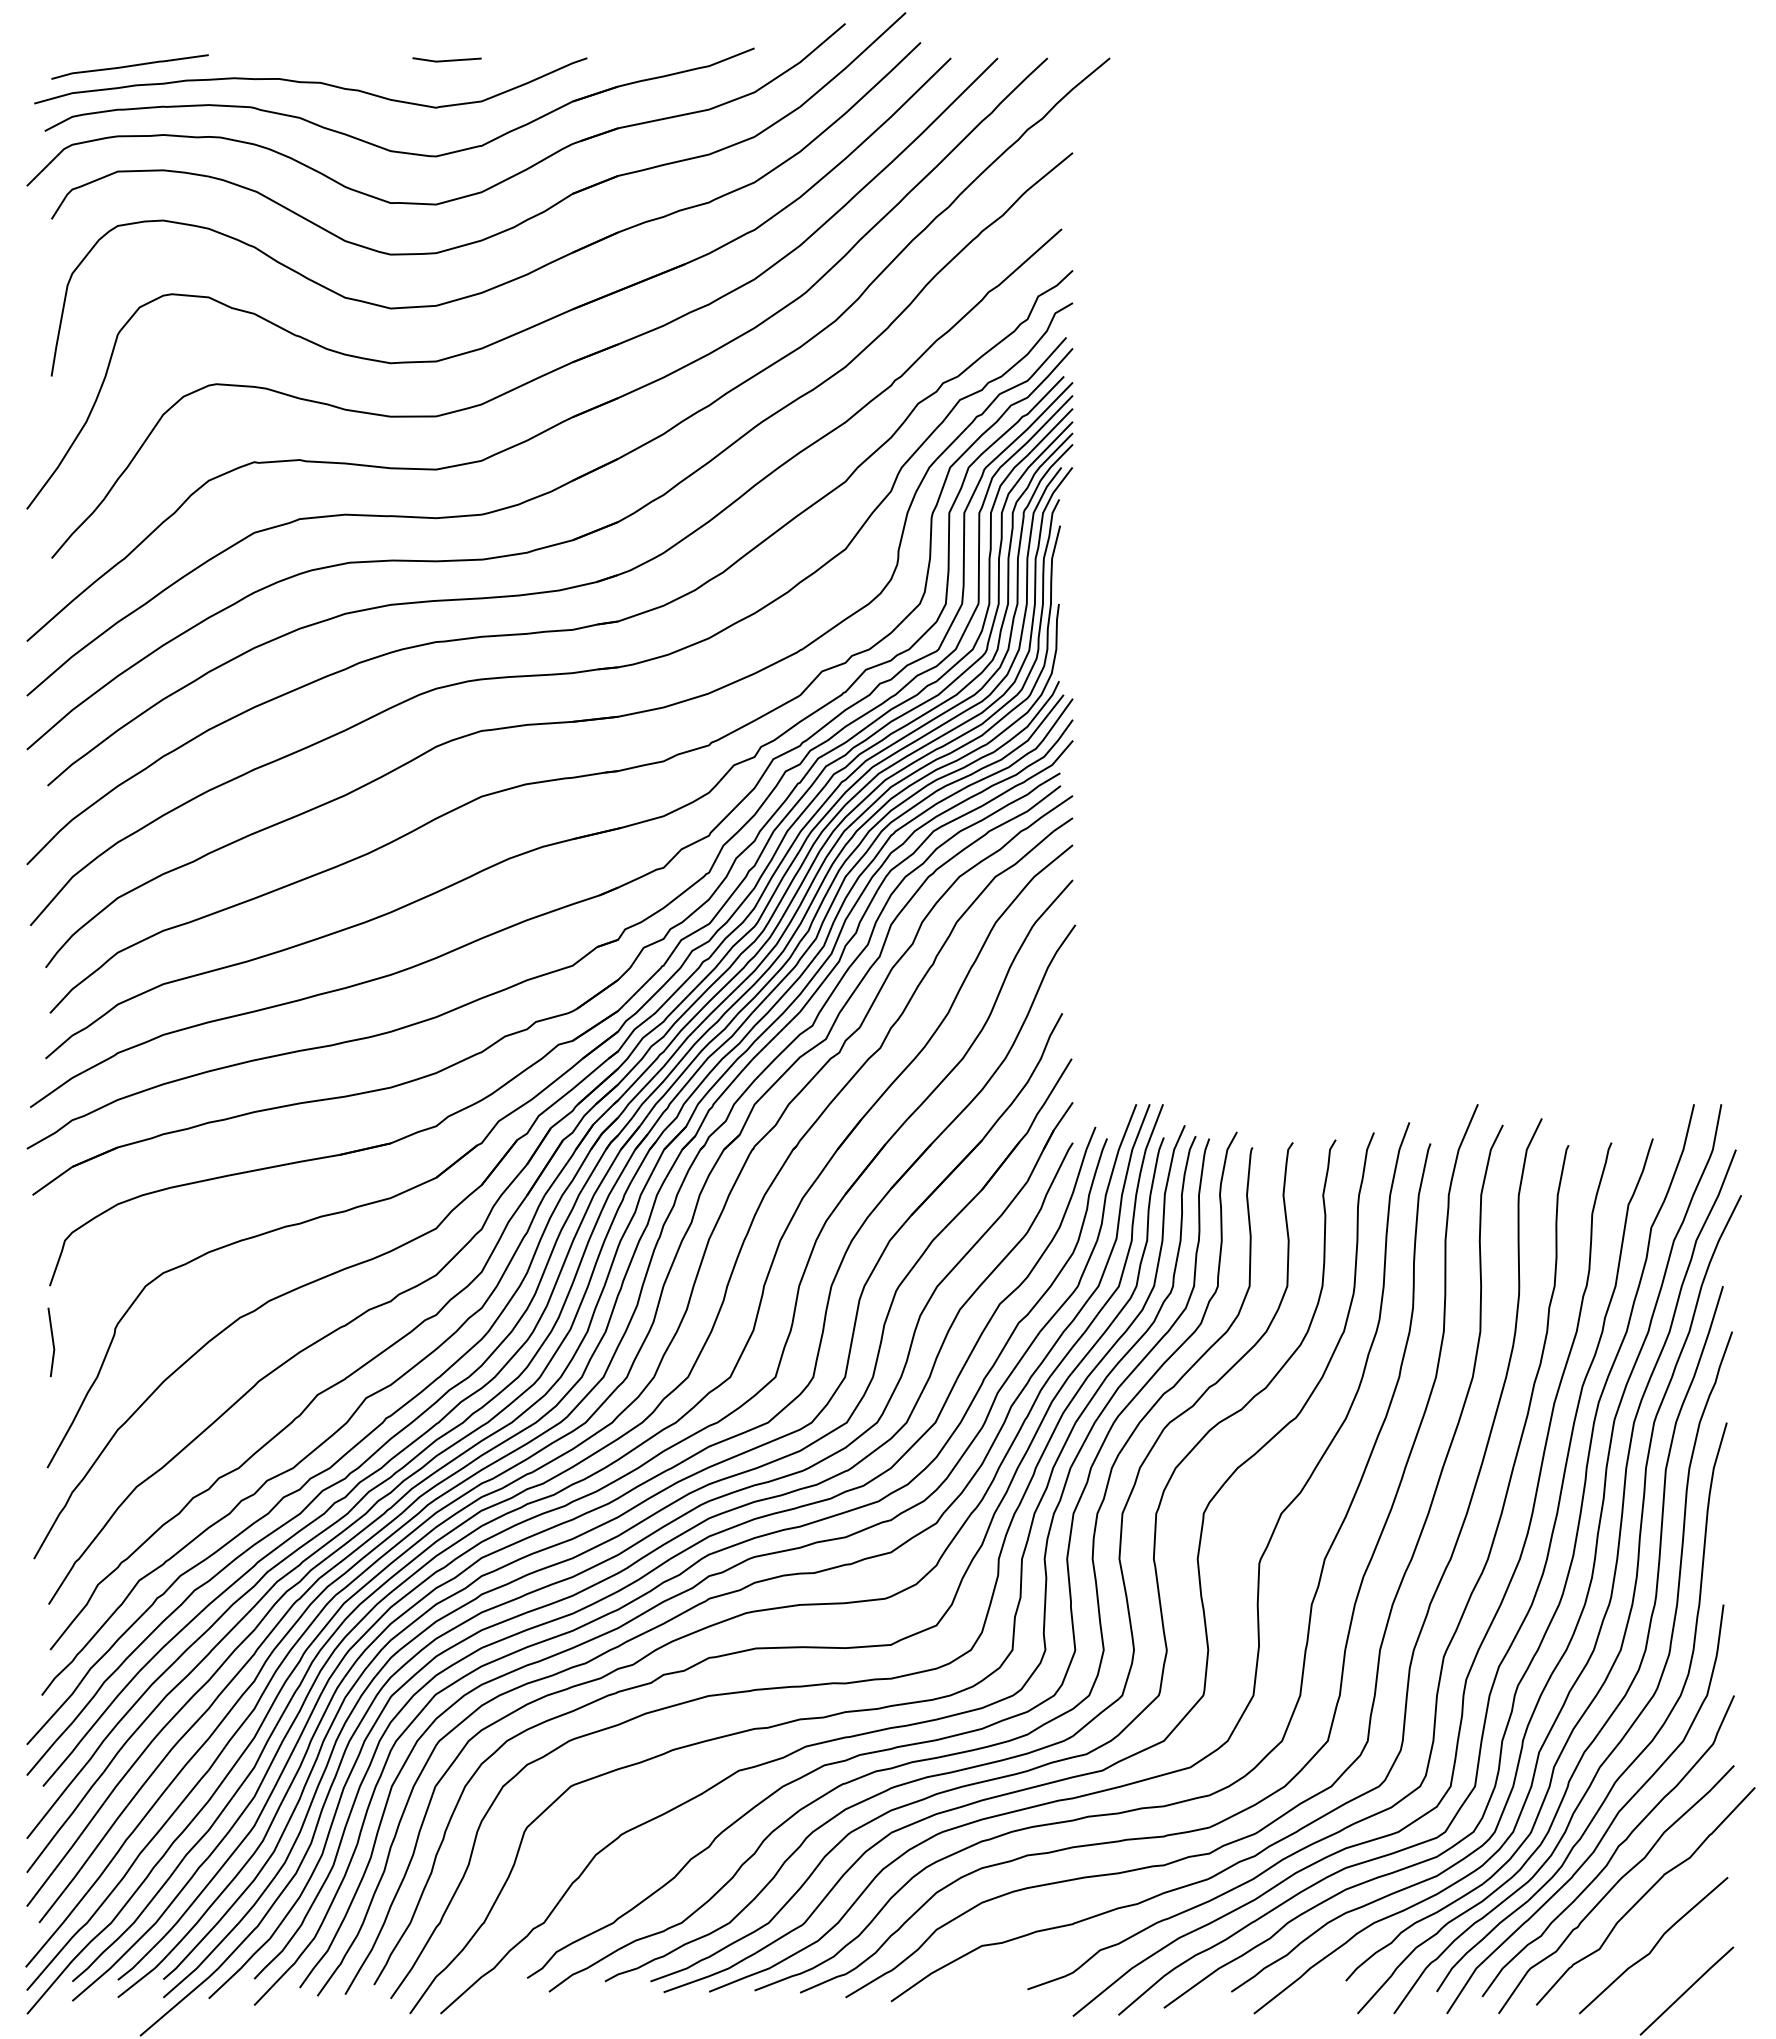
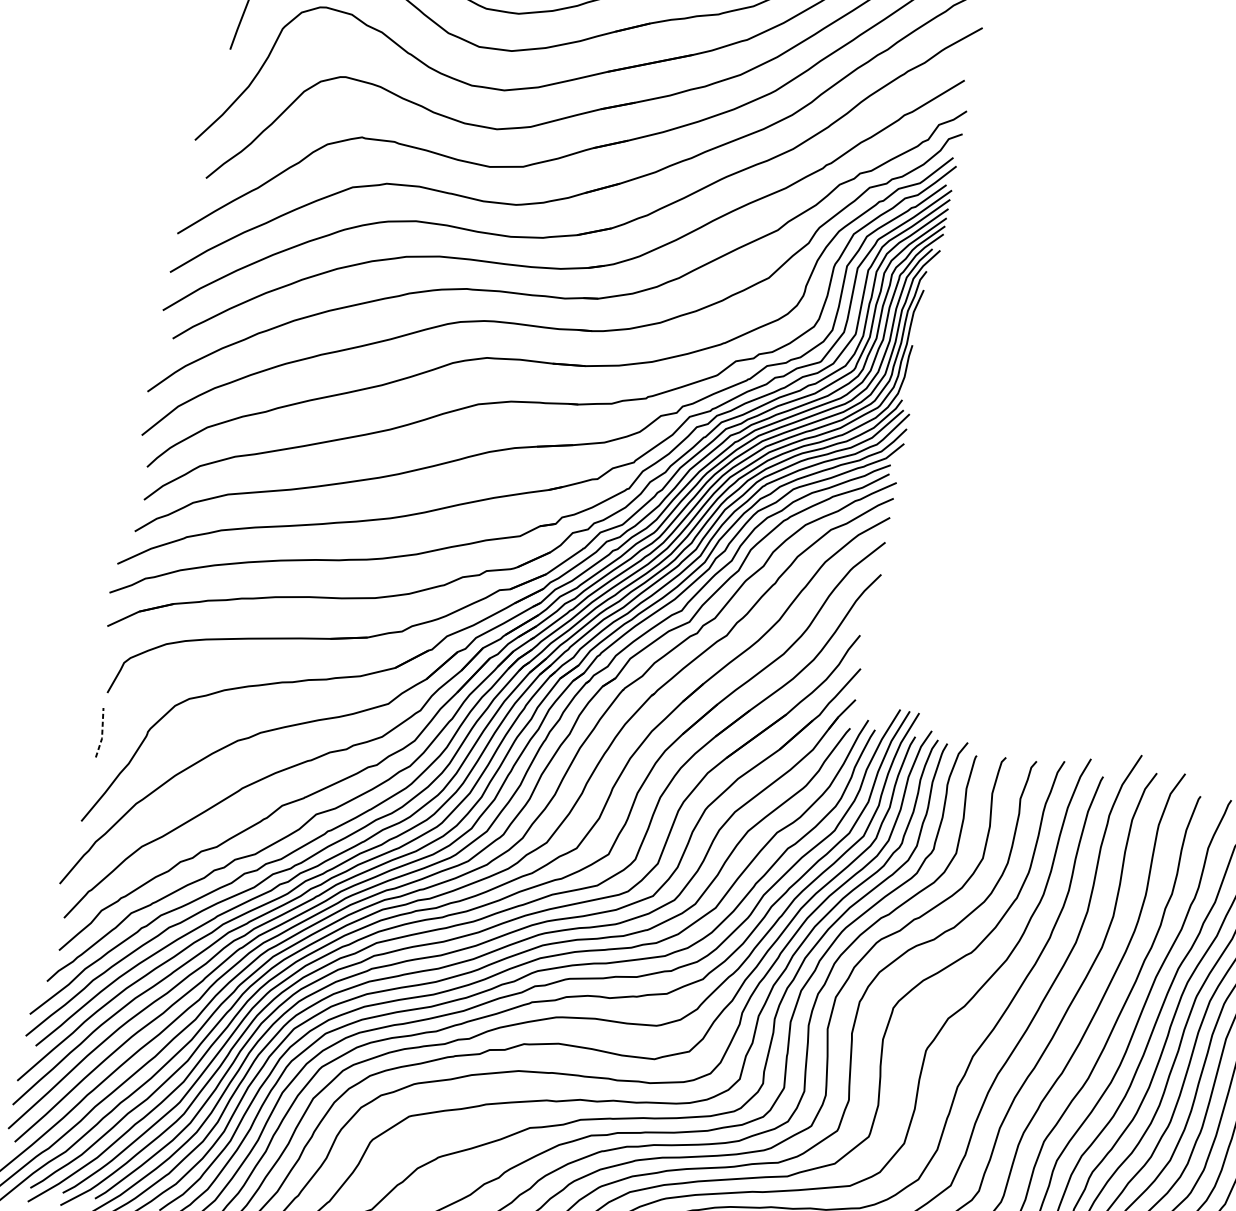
line: (53, 1342) -> (102, 733), solid -> dashed

